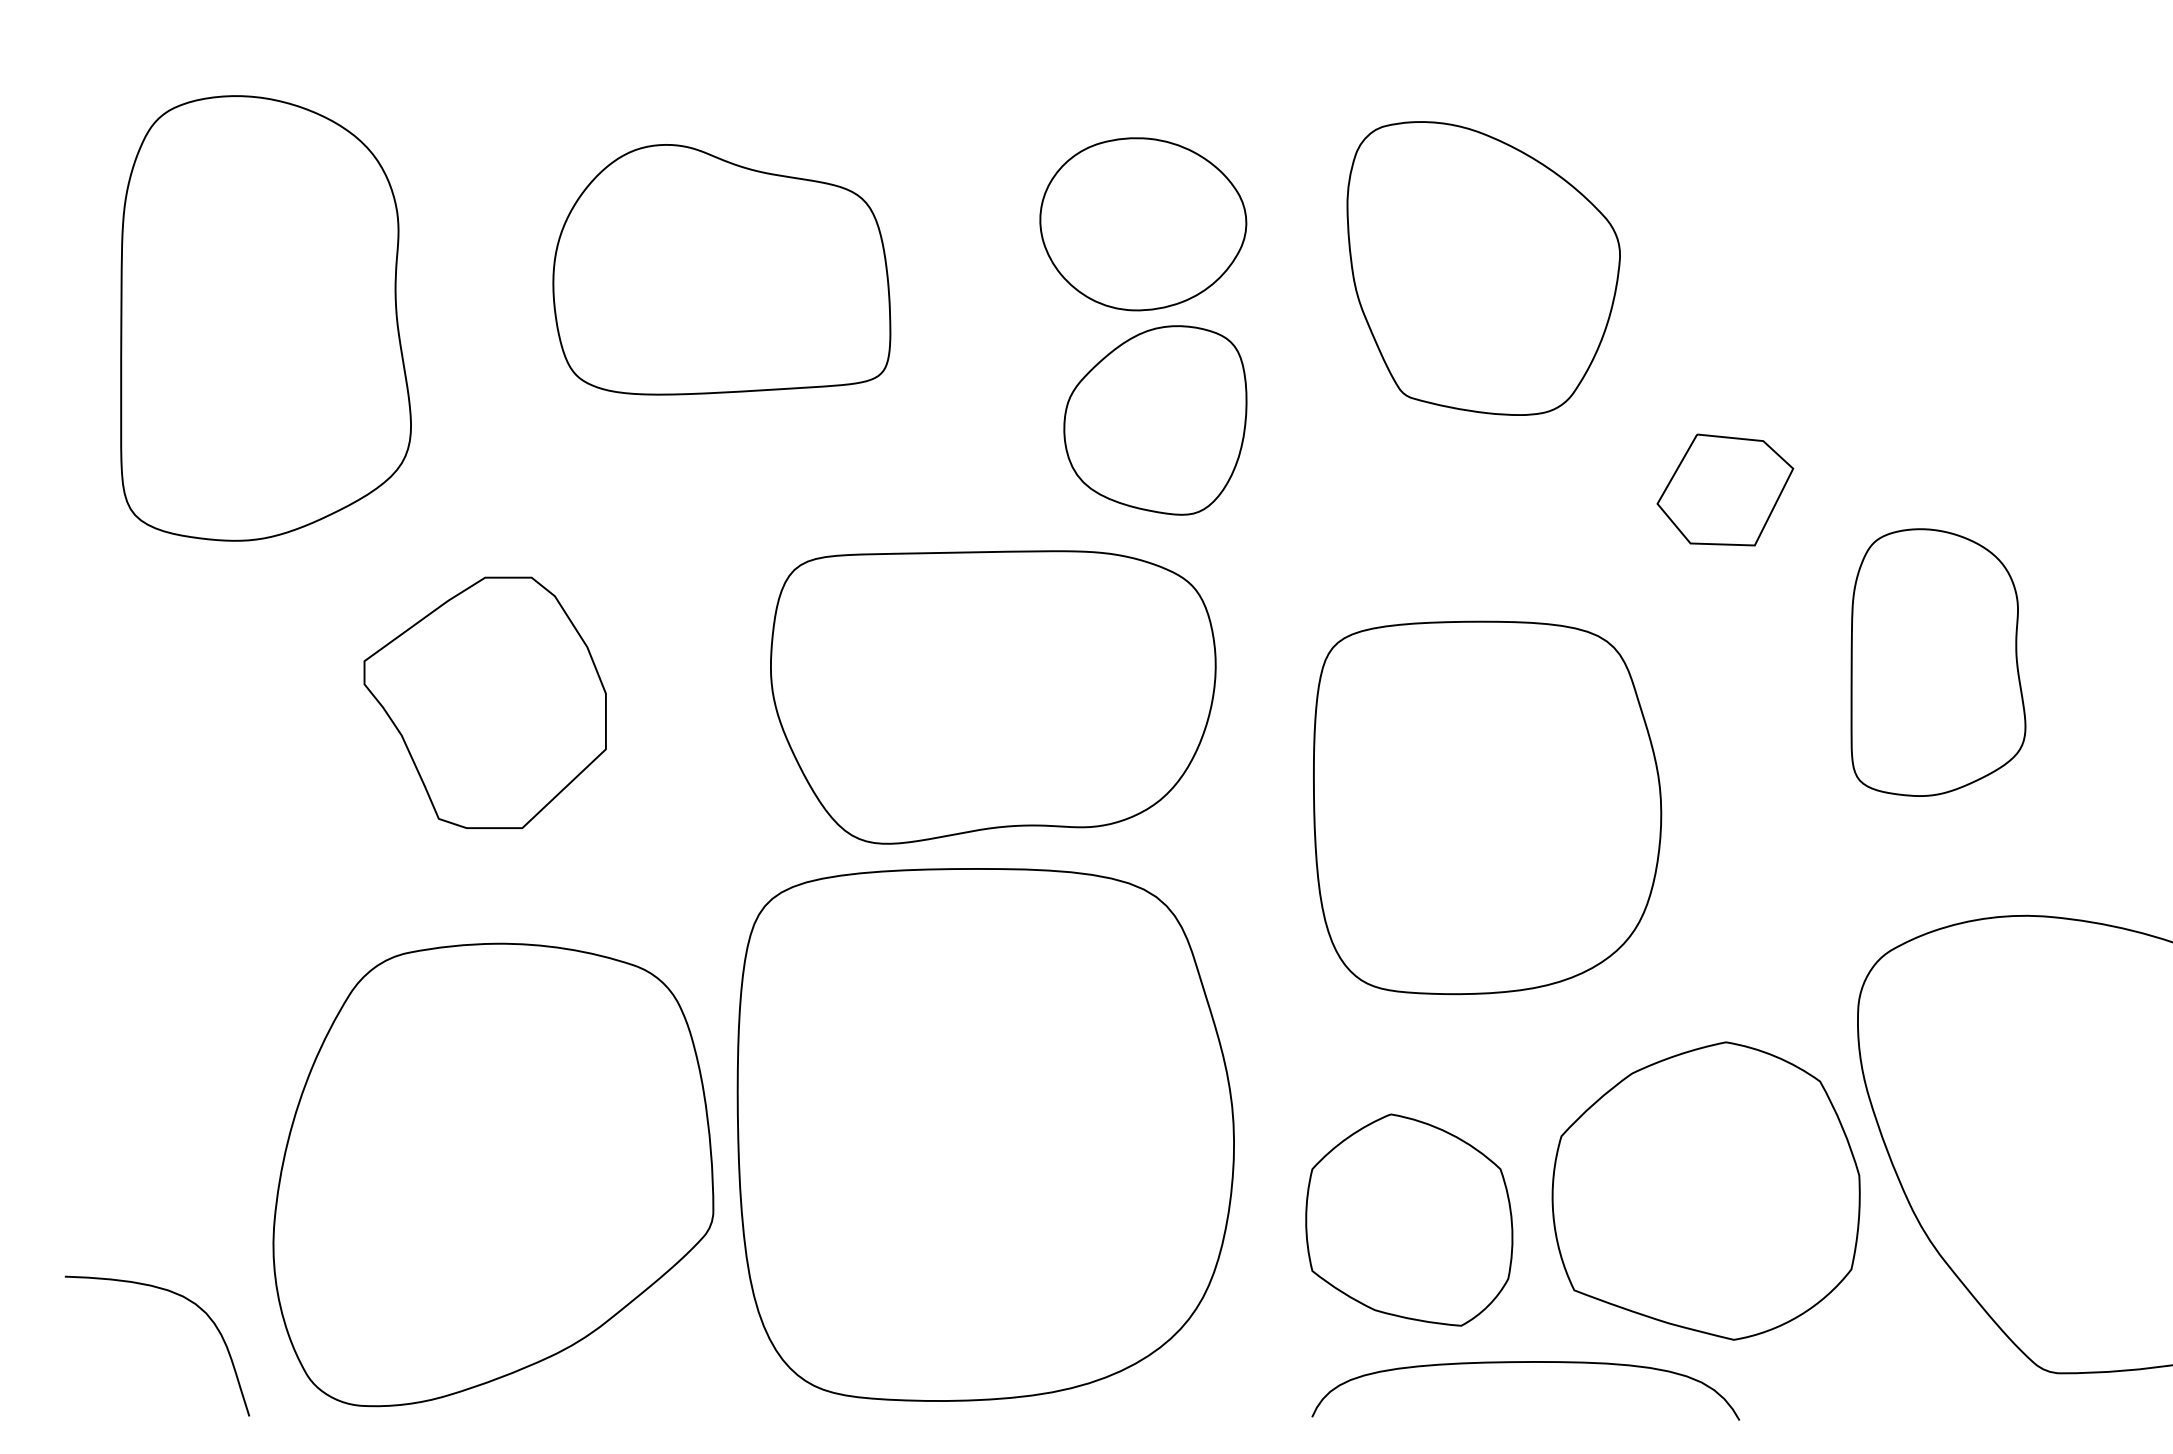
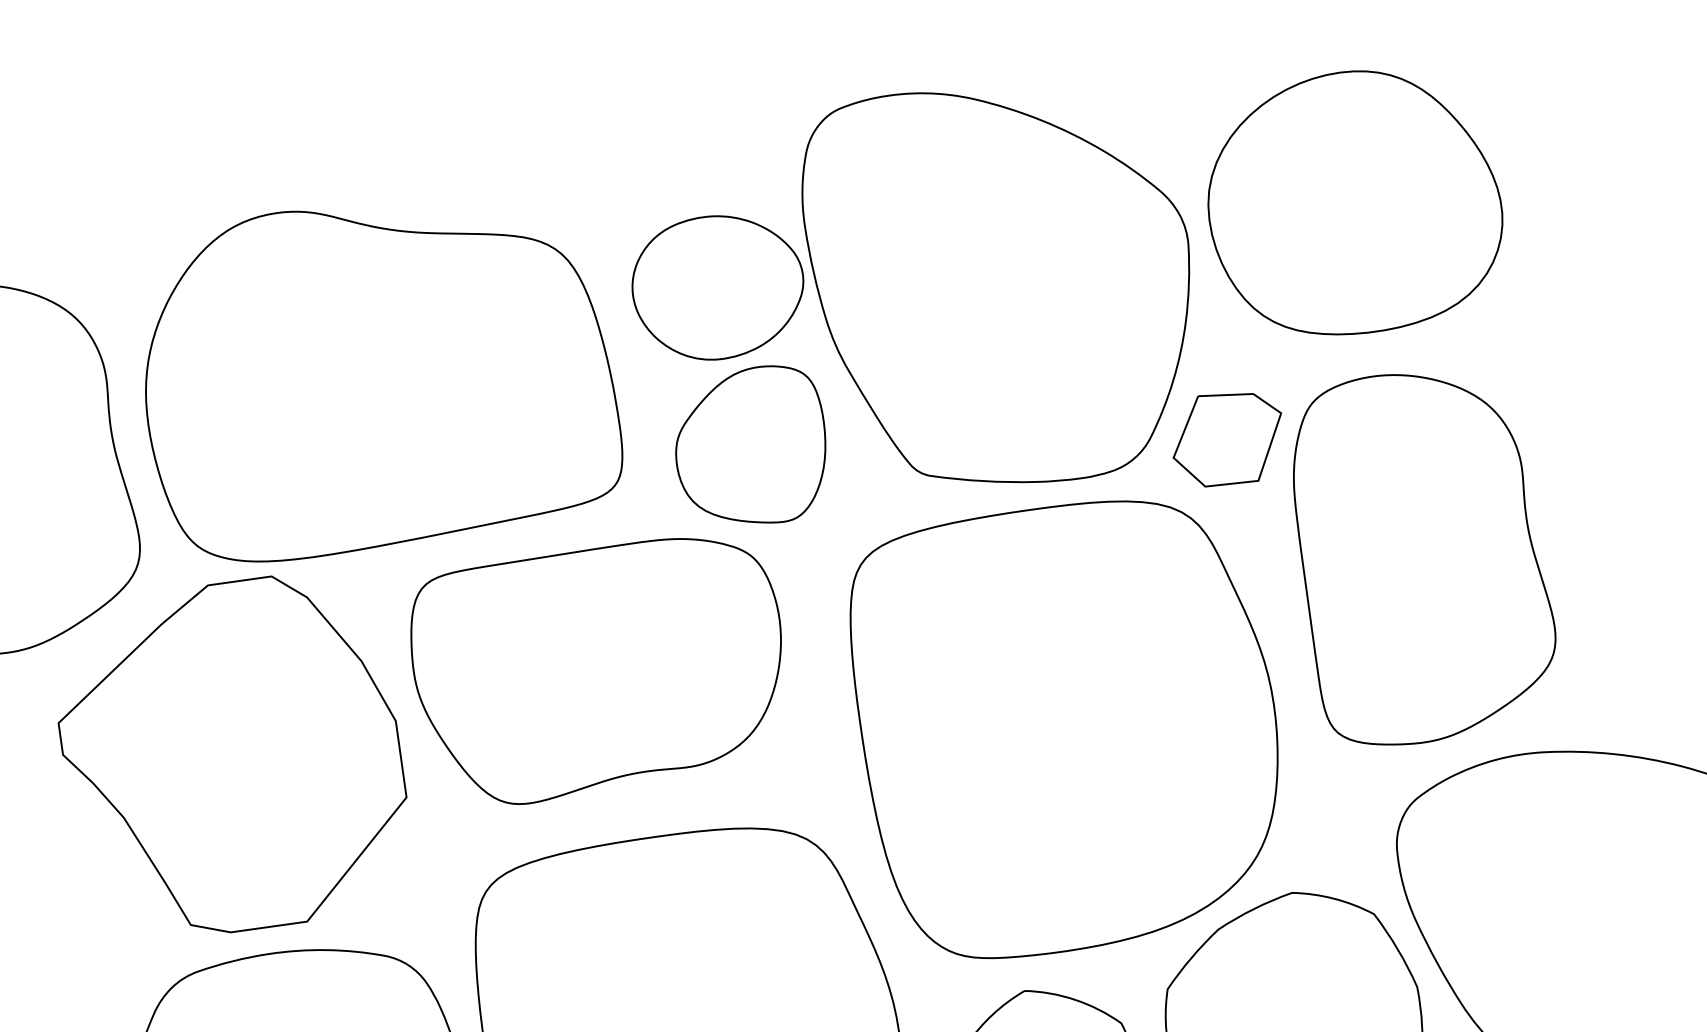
part: (1915, 229) -> (1354, 202), added
part: (1483, 268) -> (1003, 284), size x1.67
part: (721, 269) -> (376, 373), size x1.67
part: (1938, 662) -> (1423, 555), size x1.67
part: (993, 697) -> (600, 670), moved
part: (485, 702) -> (232, 756), size x1.67
part: (1487, 807) -> (1068, 727), size x1.43

